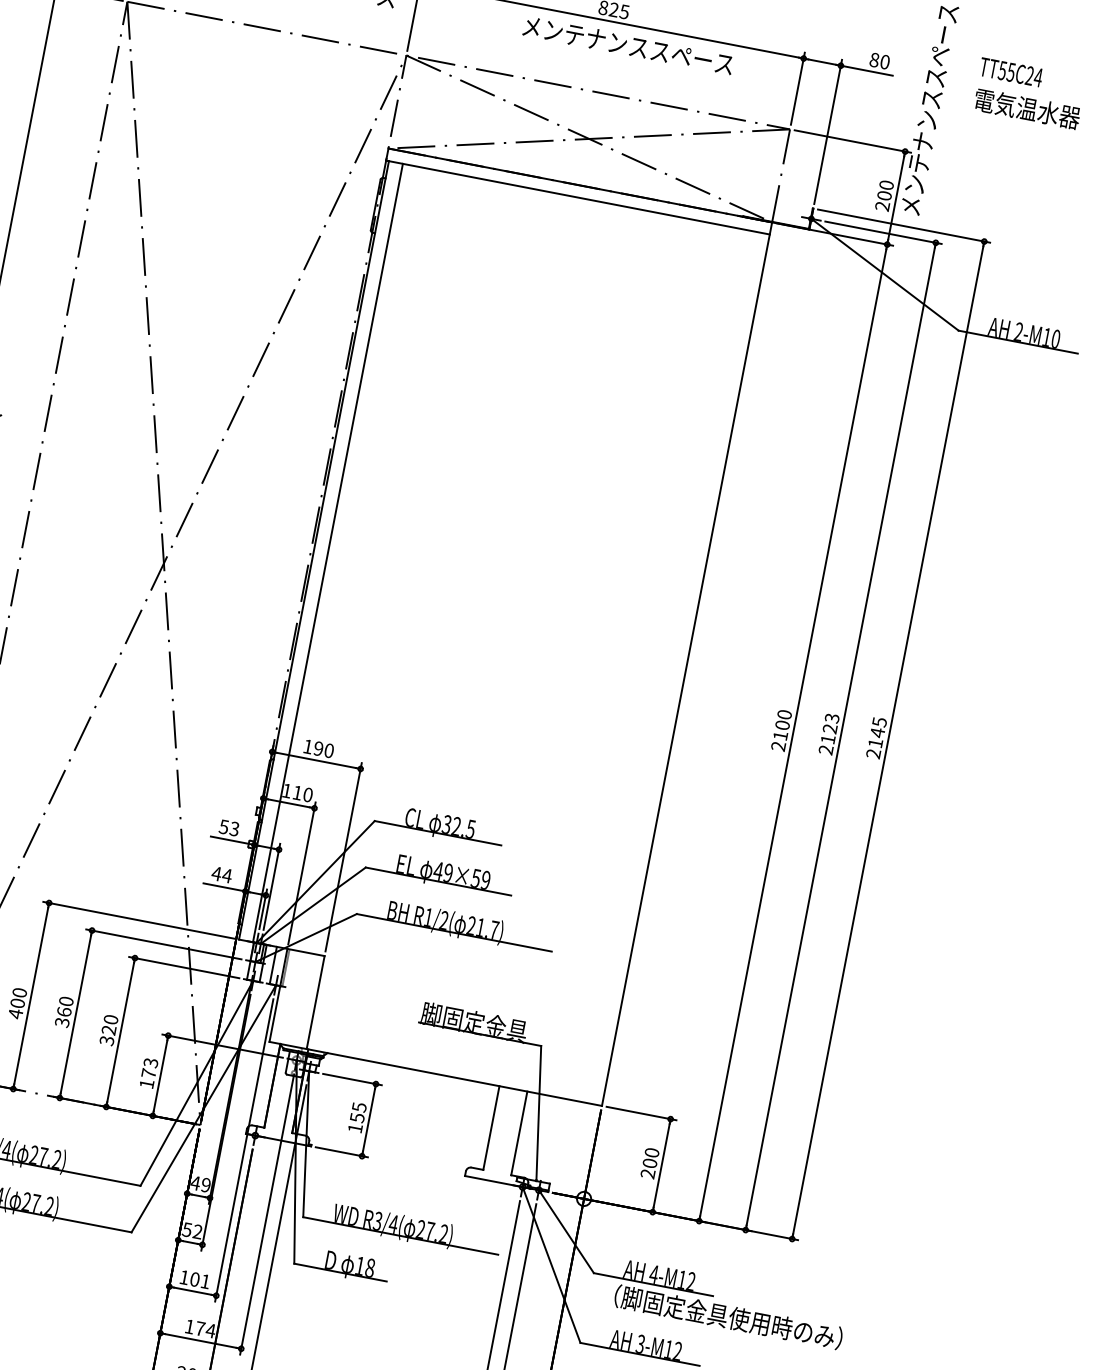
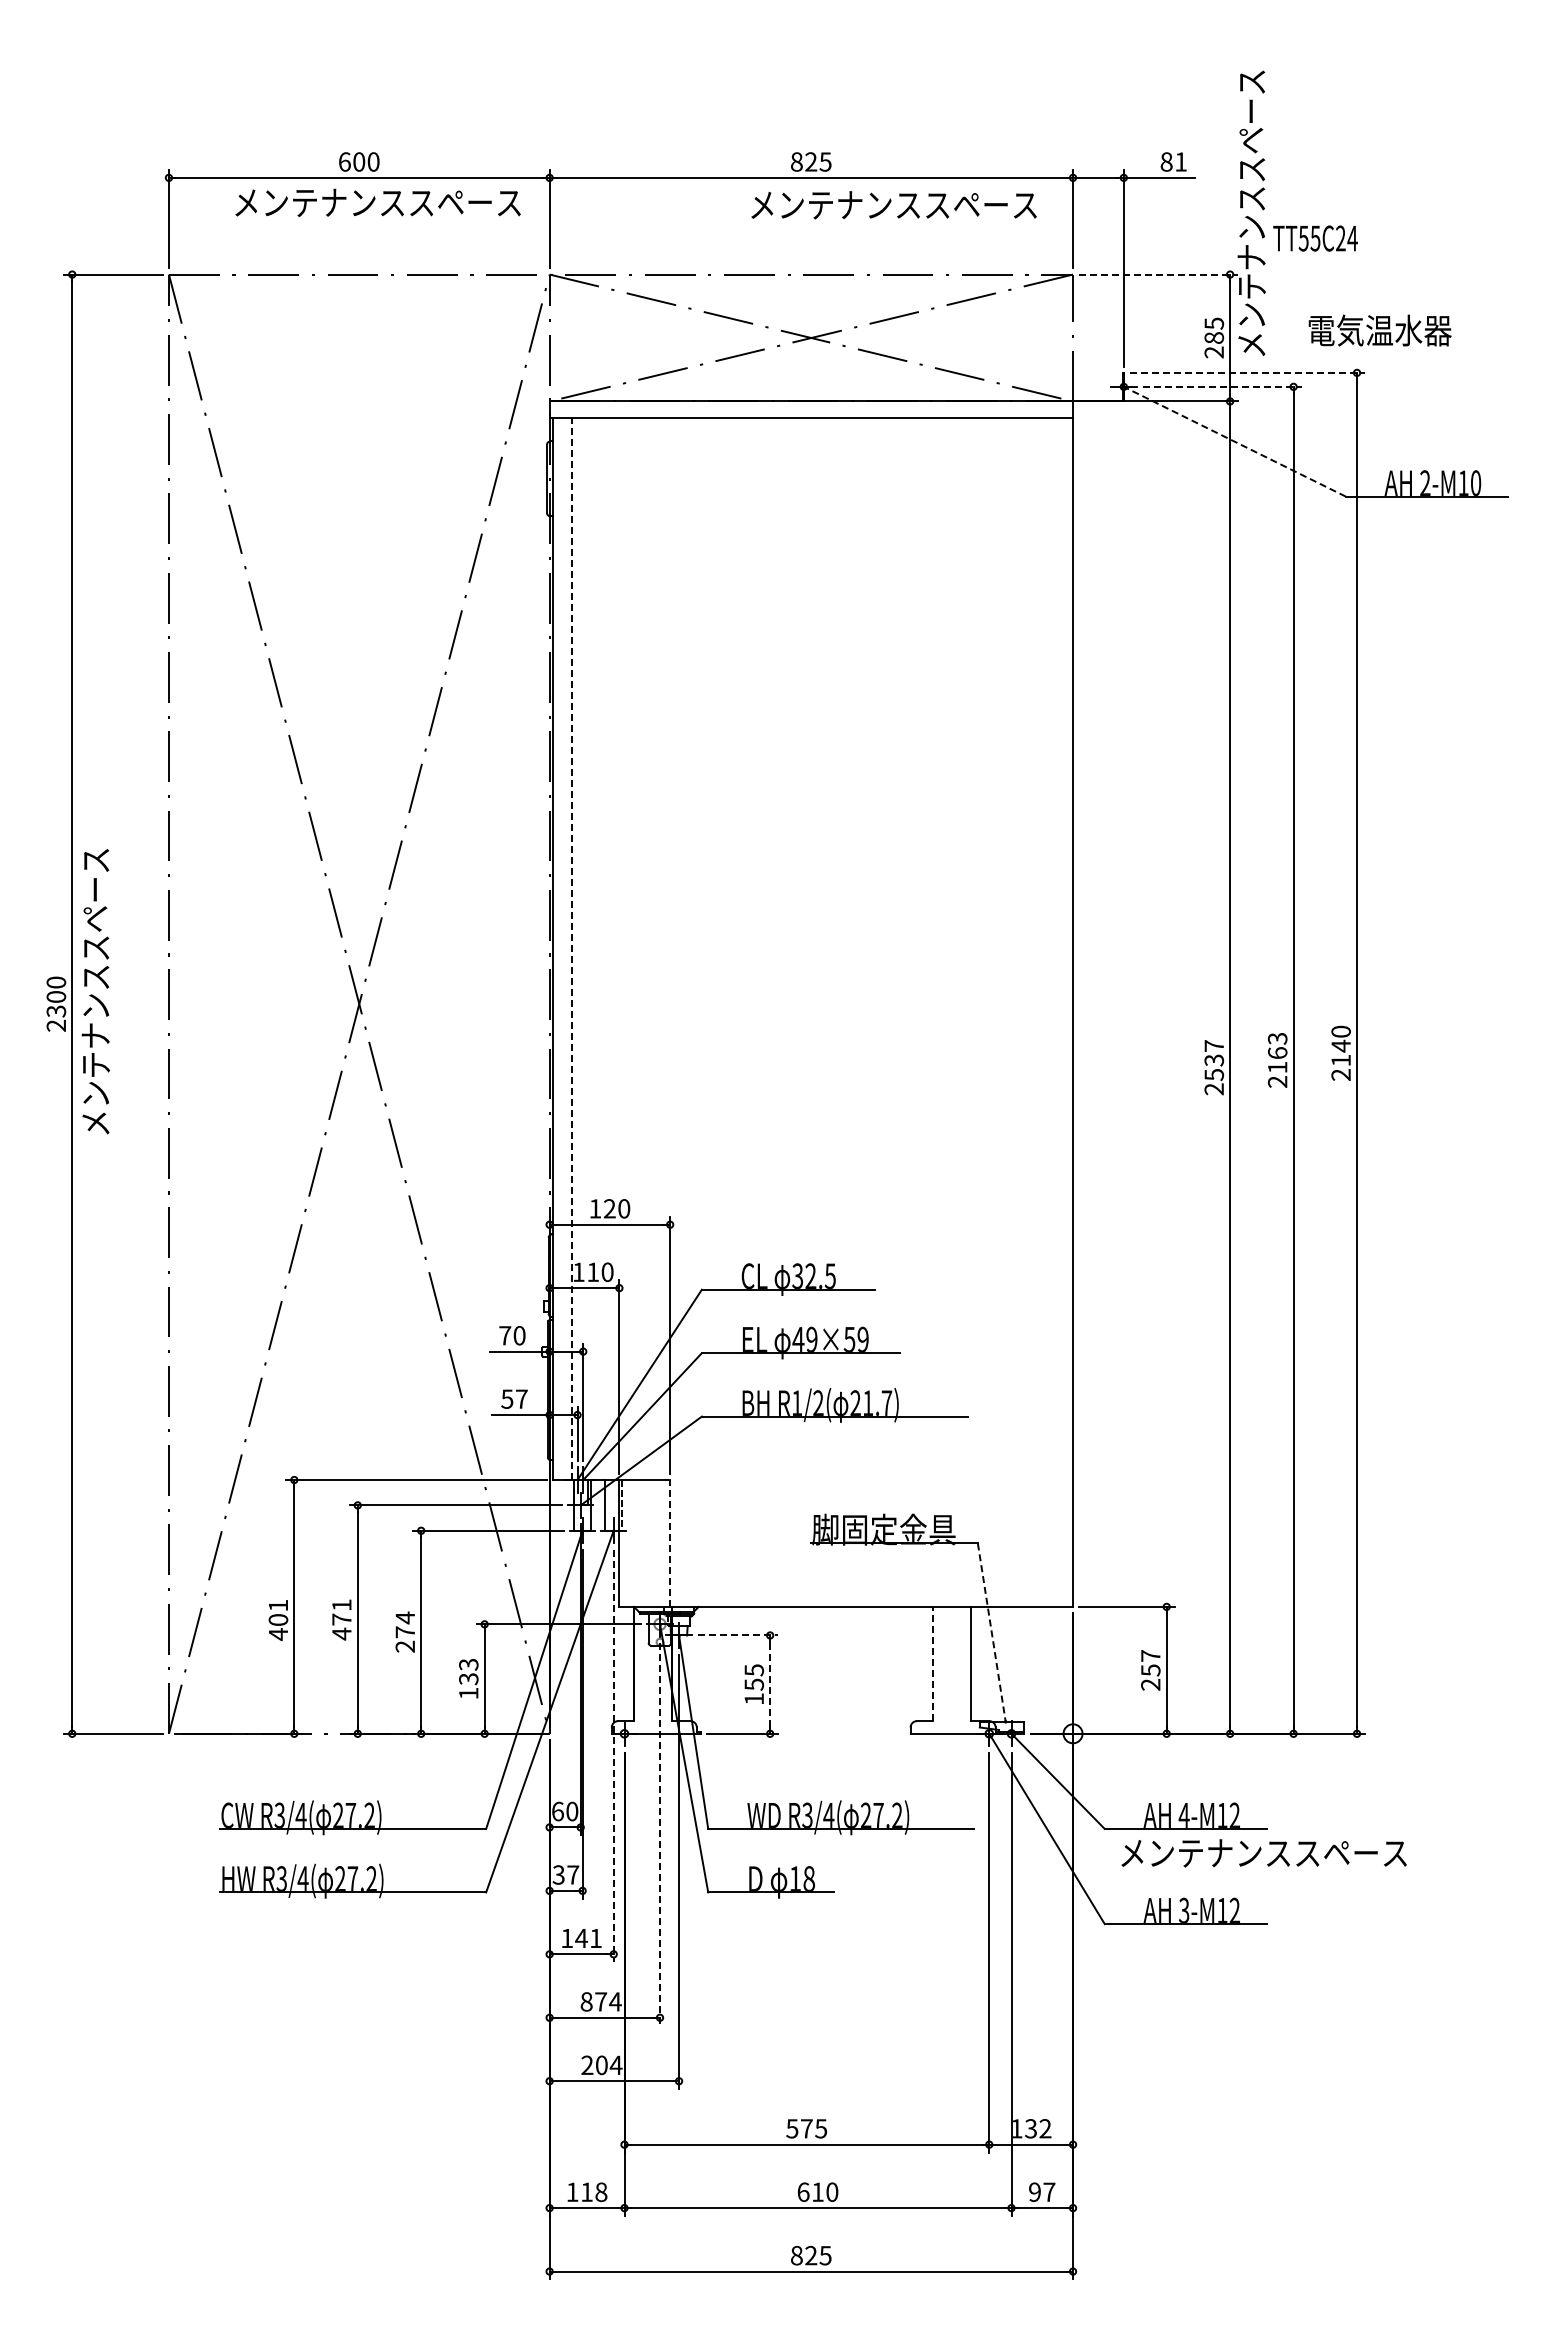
text: (627, 45) -> (893, 205), moved
text: (884, 61) -> (1180, 161), 80 -> 81
text: (1011, 72) -> (1315, 238), moved
text: (1026, 108) -> (1379, 330), moved
line: (853, 141) -> (1159, 274), solid -> dashed
text: (885, 190) -> (1213, 330), 200 -> 285
line: (904, 225) -> (1248, 372), solid -> dashed
line: (883, 232) -> (1222, 386), solid -> dashed
line: (884, 274) -> (1234, 441), solid -> dashed
line: (328, 552) -> (572, 948), solid -> dashed
text: (879, 721) -> (1340, 1031), 2145 -> 2140
text: (782, 725) -> (1214, 1060), 2100 -> 2537
text: (829, 729) -> (1277, 1053), 2123 -> 2163
text: (318, 748) -> (609, 1208), 190 -> 120
text: (229, 827) -> (512, 1335), 53 -> 70
text: (222, 874) -> (514, 1398), 44 -> 57
text: (19, 992) -> (278, 1605), 400 -> 401
line: (316, 1001) -> (670, 1542), solid -> dashed
text: (64, 1011) -> (341, 1619), 360 -> 471
text: (109, 1029) -> (405, 1631), 320 -> 274
text: (148, 1073) -> (468, 1679), 173 -> 133
line: (352, 1079) -> (738, 1635), solid -> dashed
line: (538, 1113) -> (991, 1632), solid -> dashed
line: (369, 1120) -> (770, 1684), solid -> dashed
line: (491, 1127) -> (933, 1663), solid -> dashed
line: (244, 1150) -> (613, 1756), solid -> dashed
text: (650, 1158) -> (1150, 1663), 200 -> 257
text: (200, 1184) -> (564, 1811), 49 -> 60
line: (267, 1215) -> (660, 1835), solid -> dashed
text: (192, 1230) -> (566, 1874), 52 -> 37
text: (194, 1279) -> (581, 1938), 101 -> 141
text: (722, 1315) -> (1284, 1852), （脚固定金具使用時のみ） -> メンテナンススペース
text: (189, 1326) -> (586, 2001), 174 -> 874

